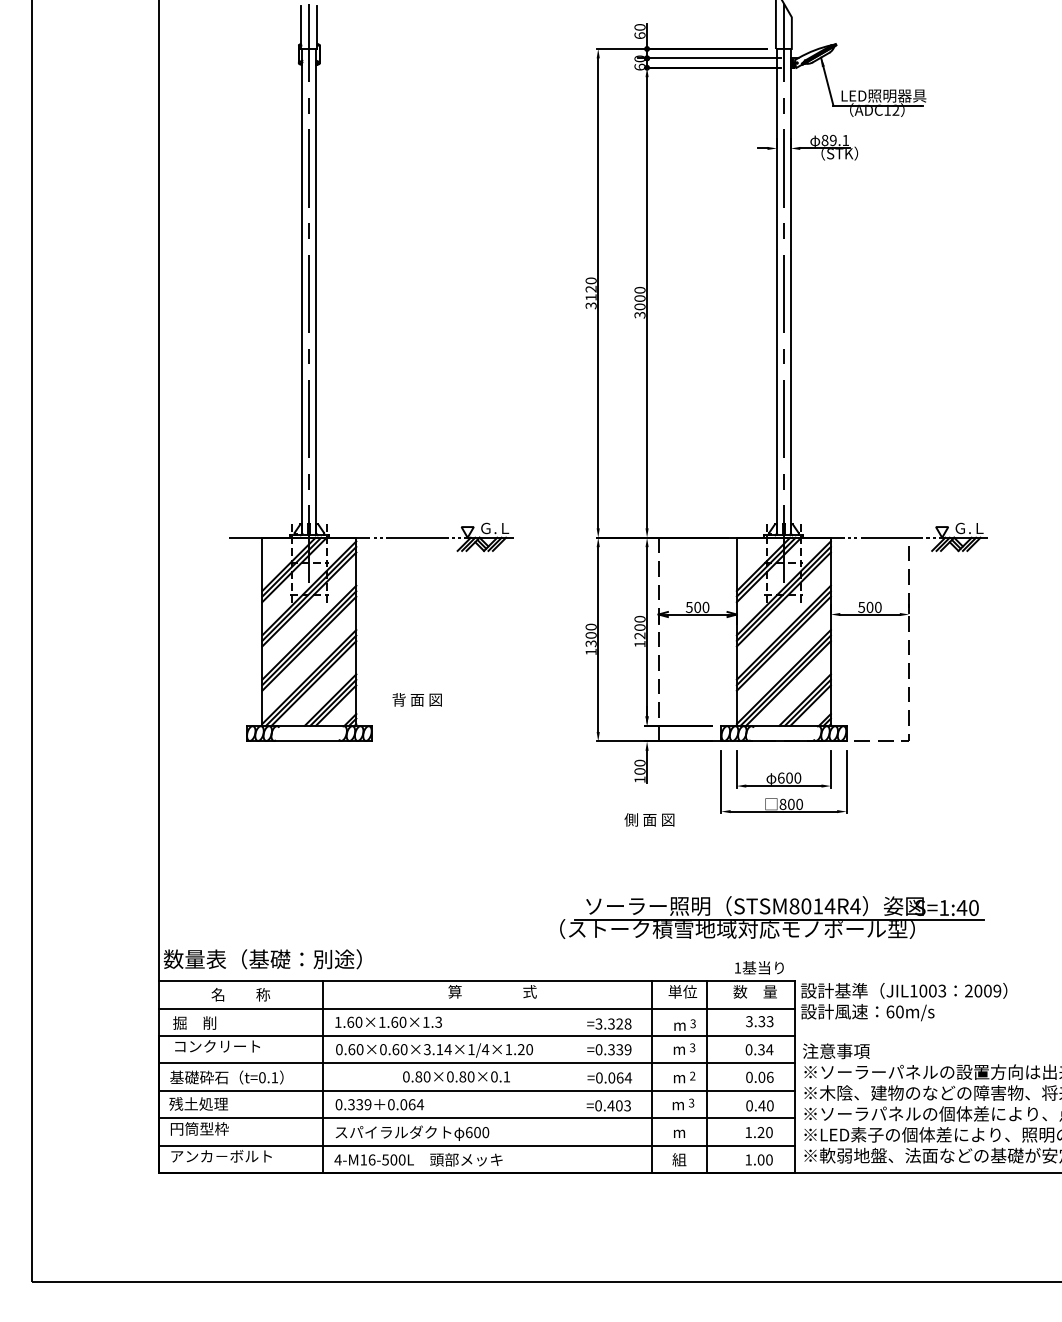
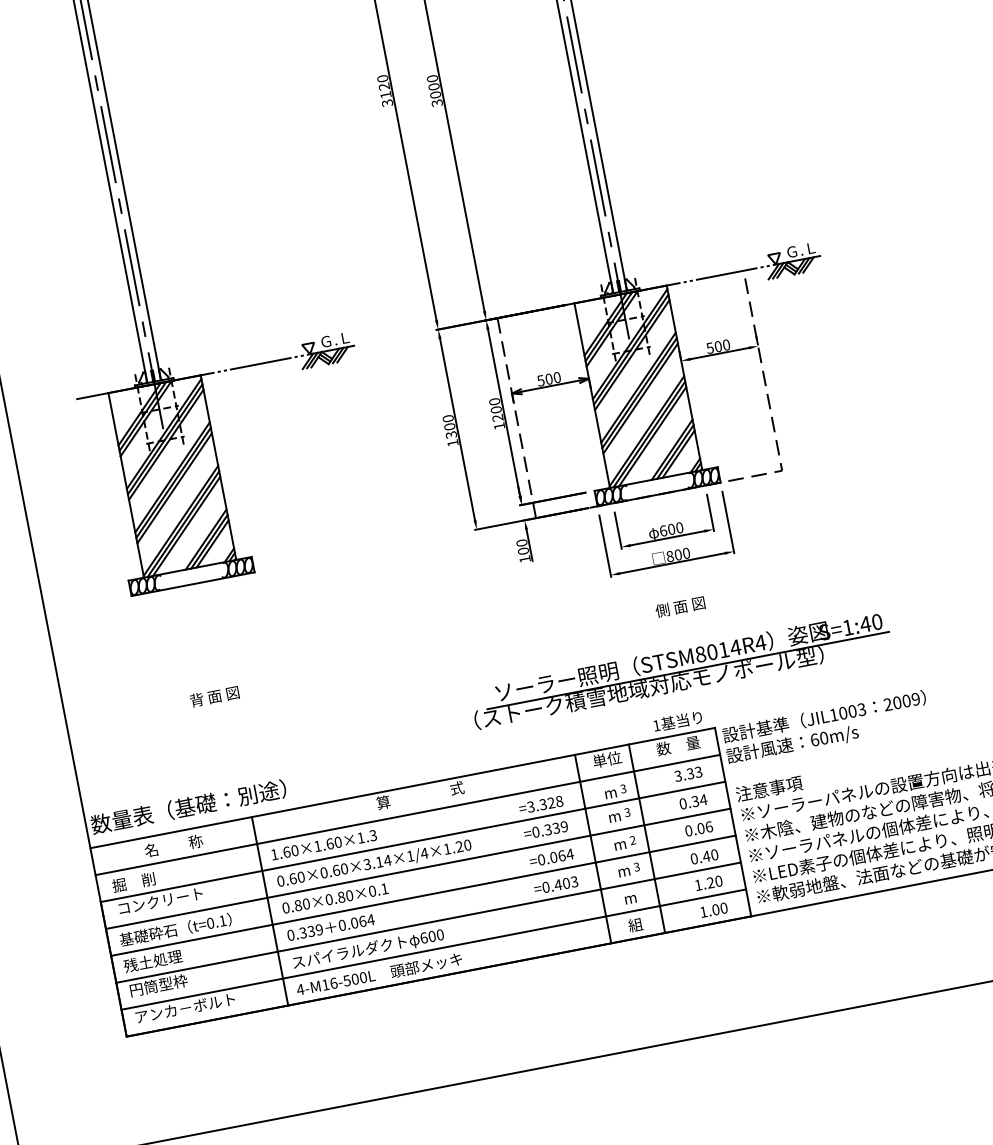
text: (416, 699) -> (213, 696), moved
text: (649, 819) -> (680, 606), moved
text: (456, 1076) -> (335, 898), moved

